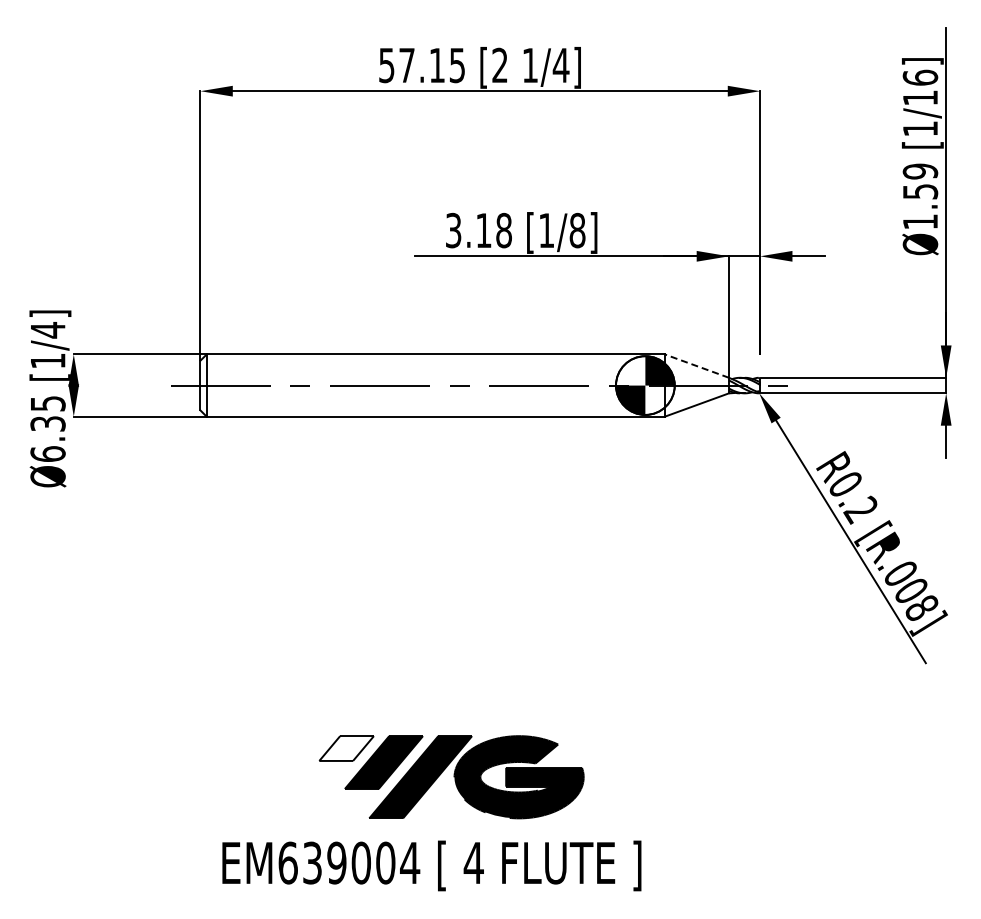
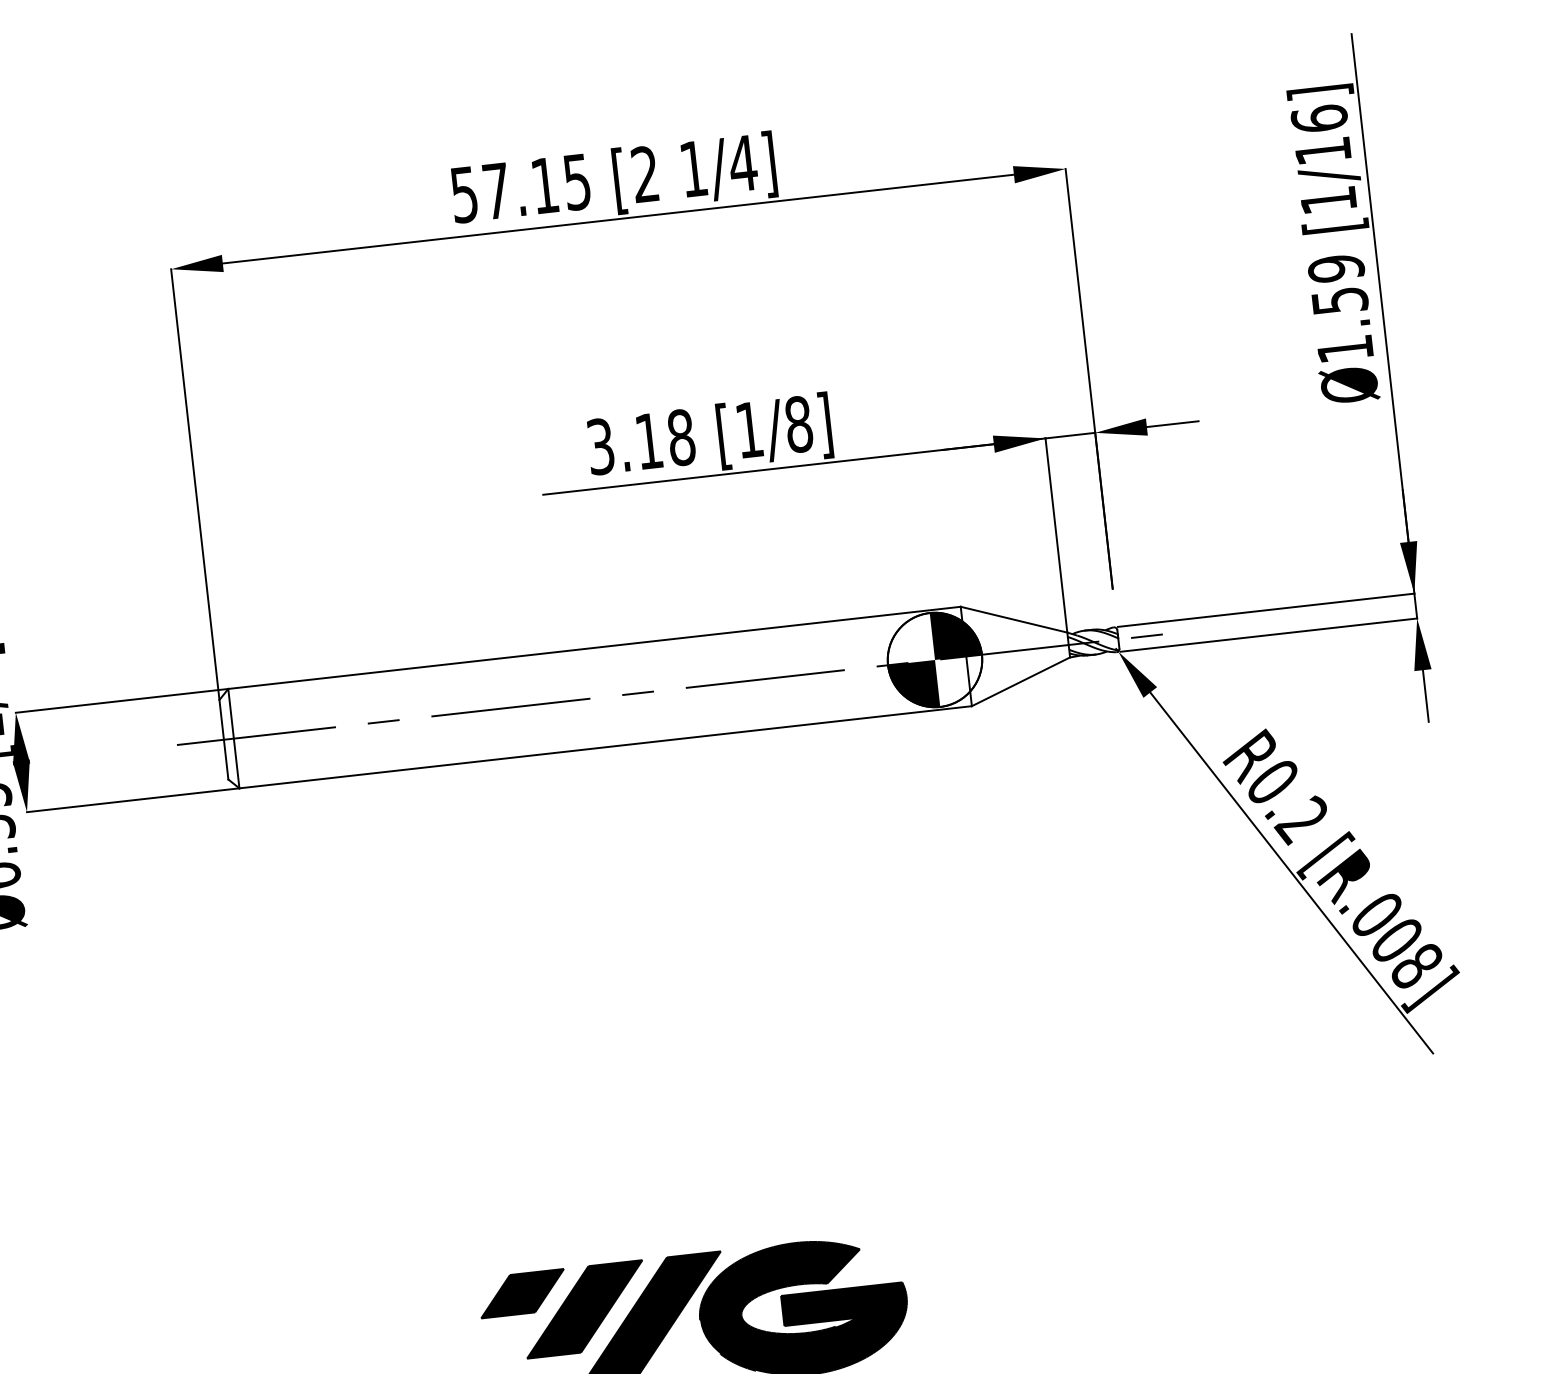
line: (696, 365) -> (1013, 618), dashed -> solid
fill: (346, 748) -> (522, 1293), added

